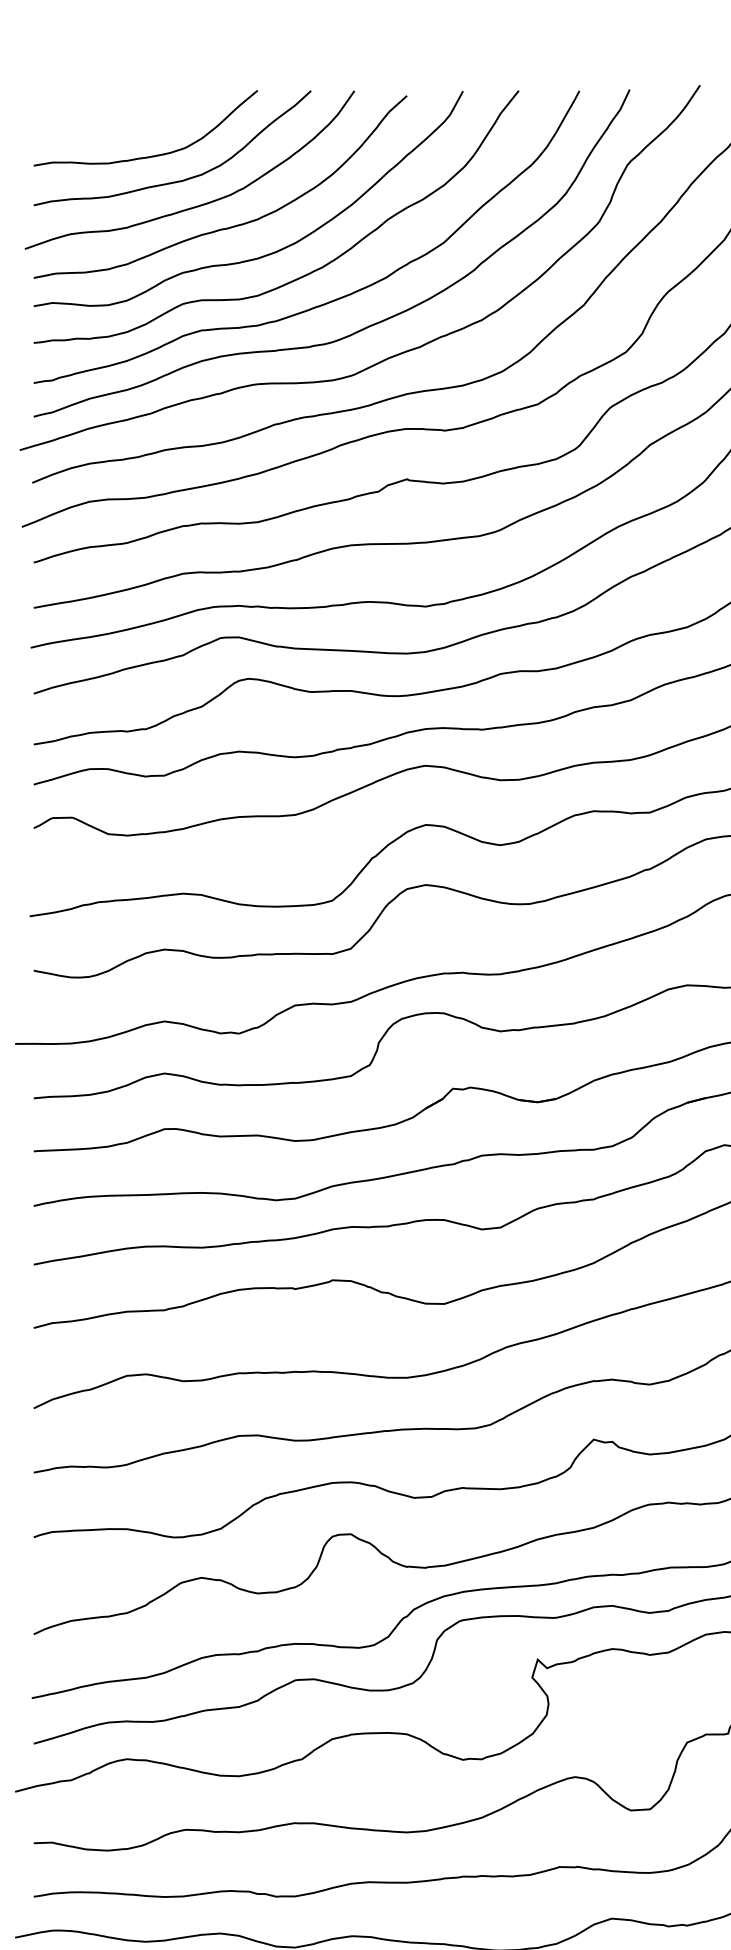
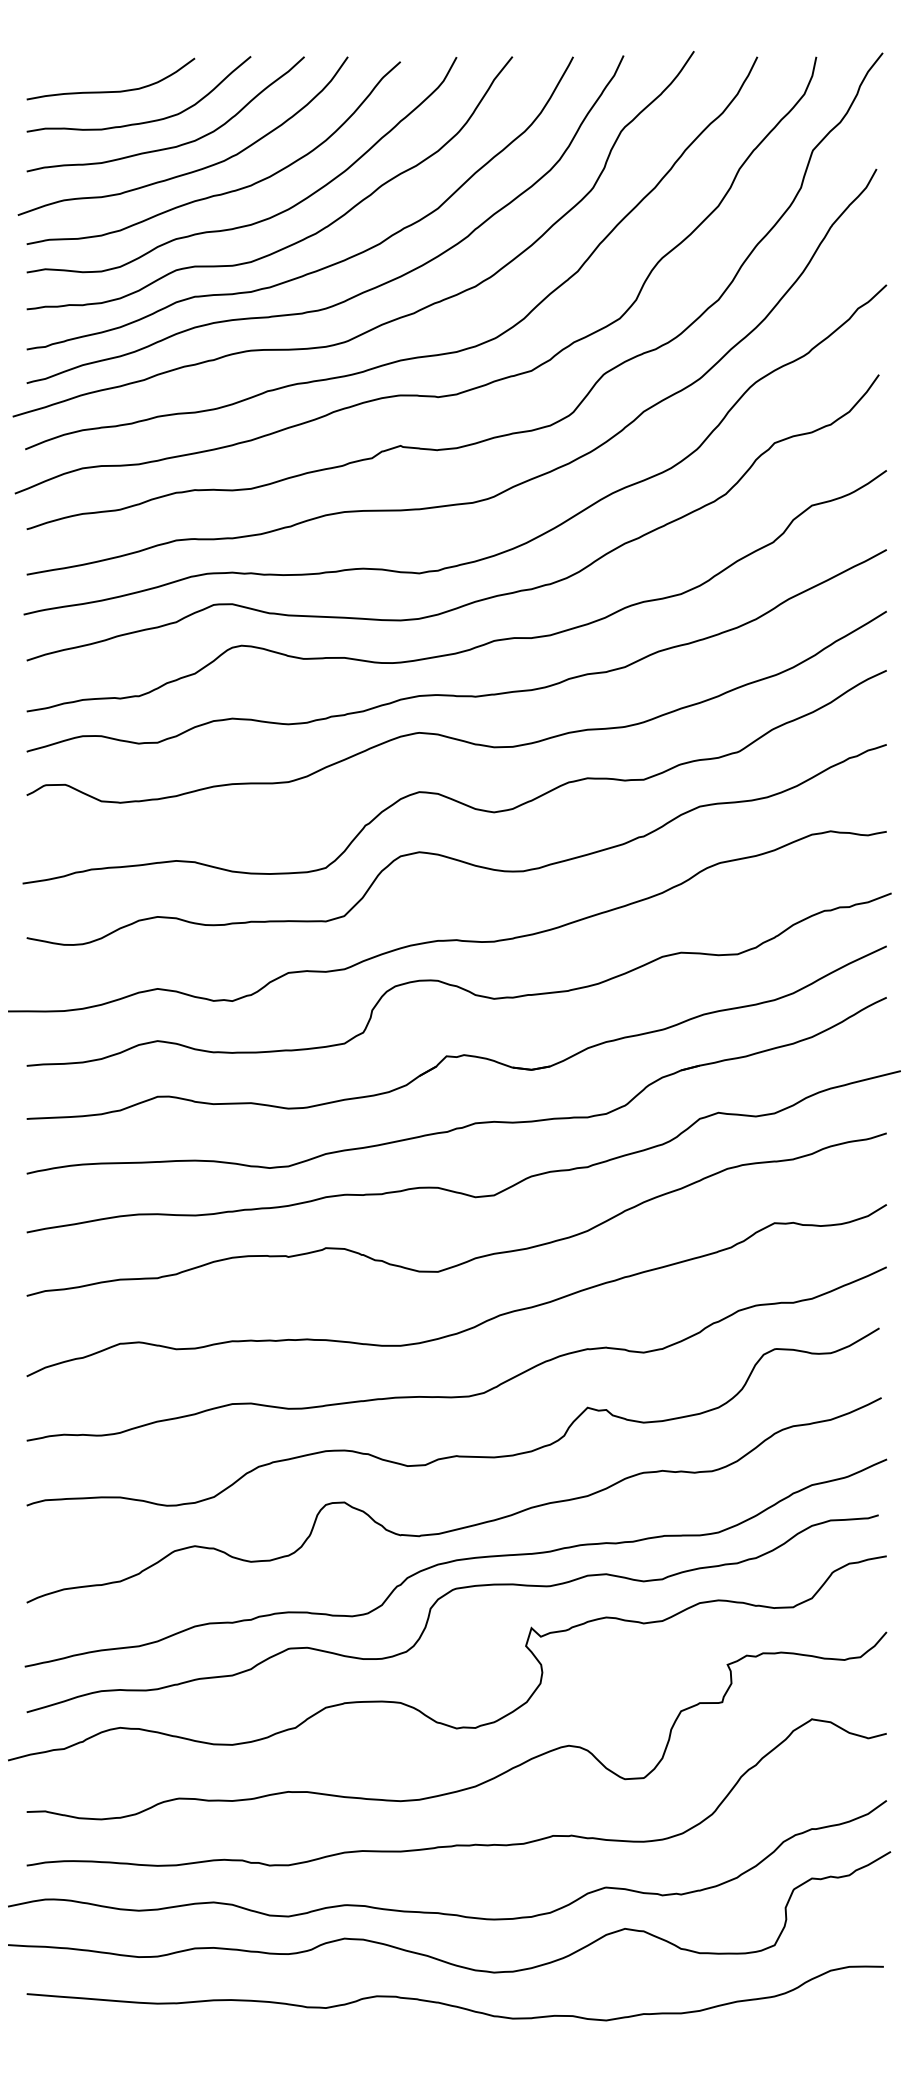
curve: (117, 125) -> (110, 91), added

